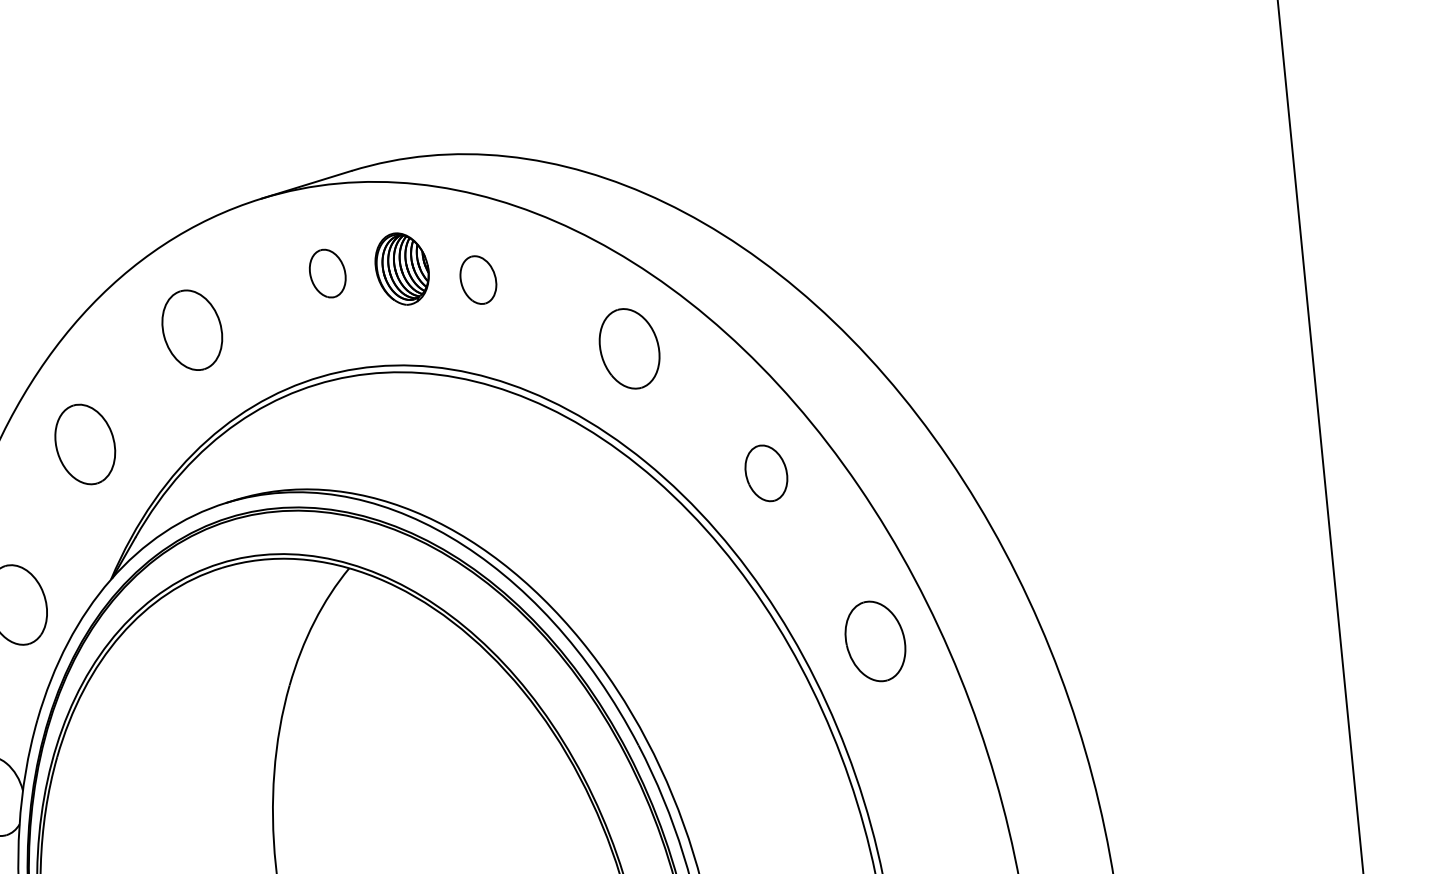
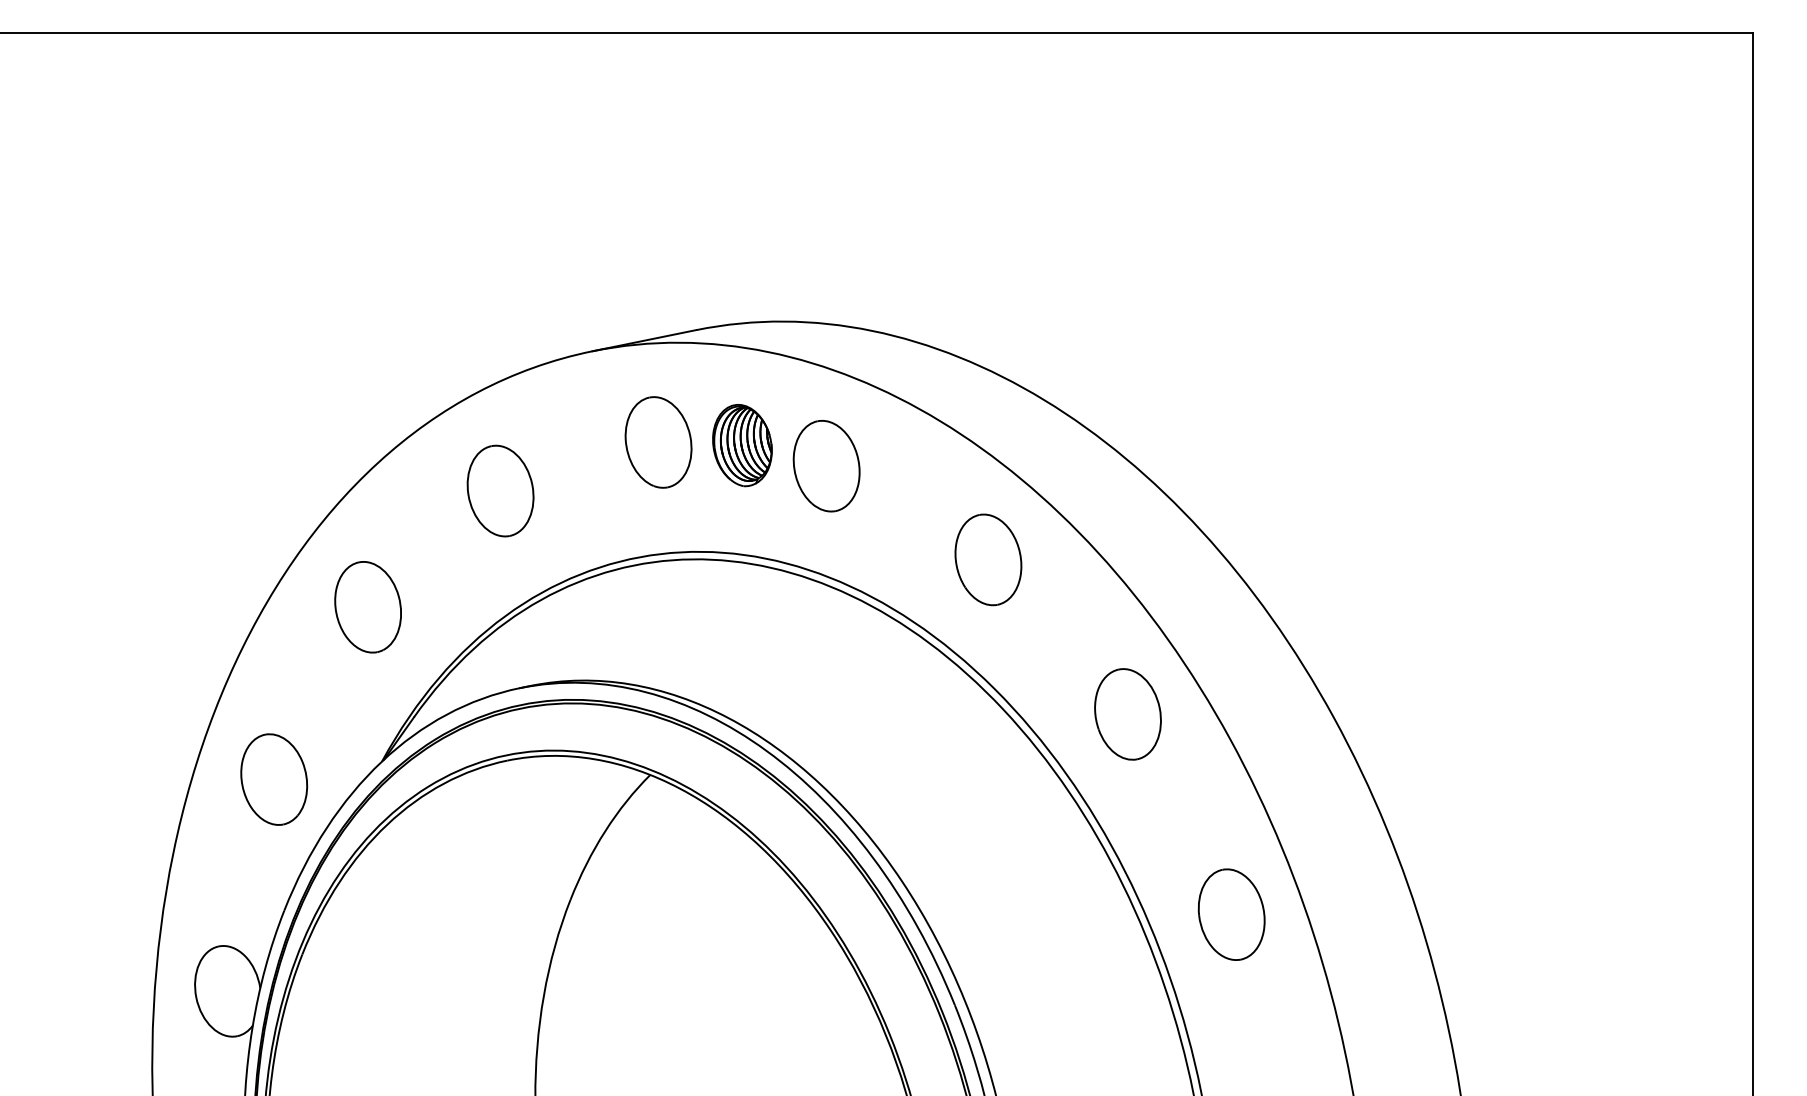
part: (327, 273) -> (658, 442), size x1.67
part: (478, 280) -> (826, 466), size x1.67
part: (765, 473) -> (1127, 714), size x1.43

